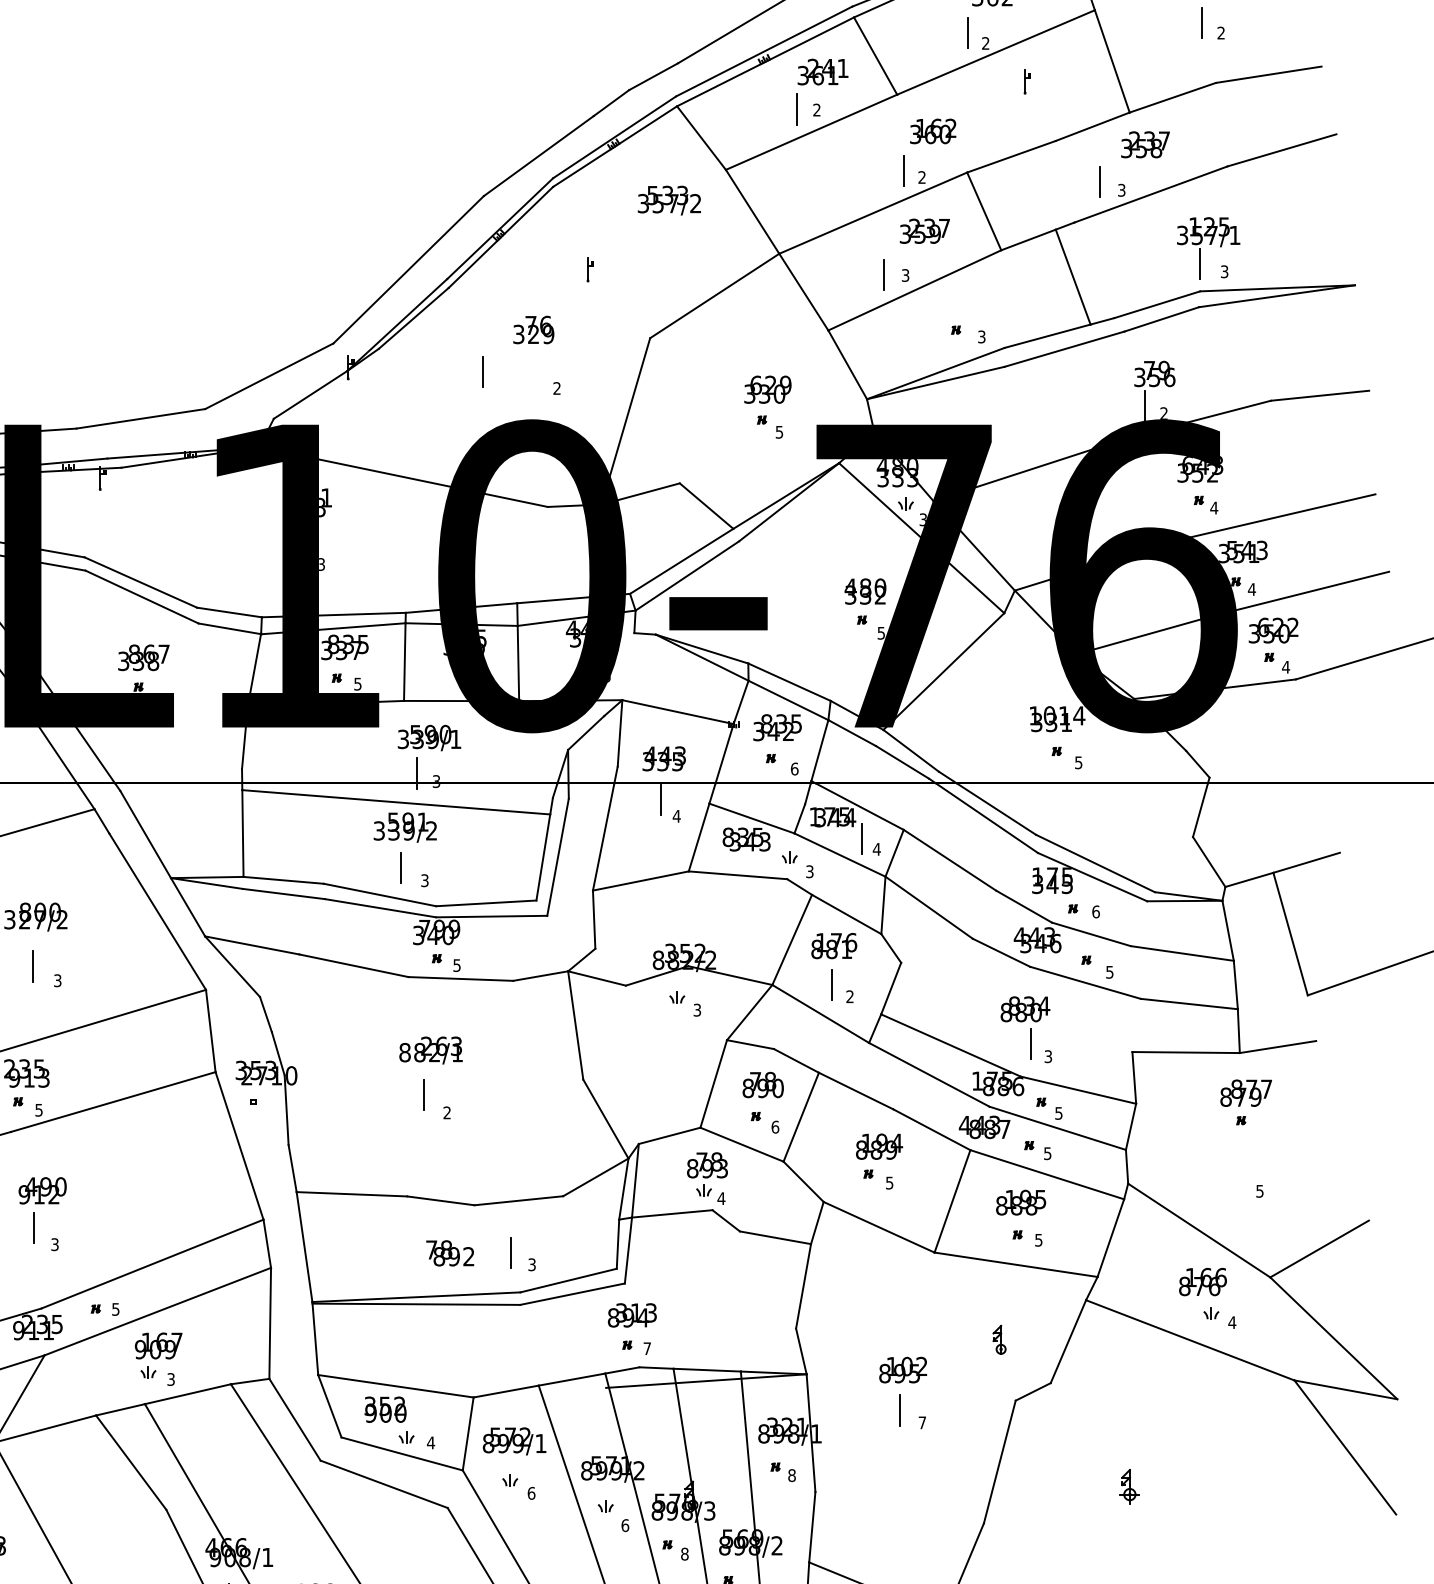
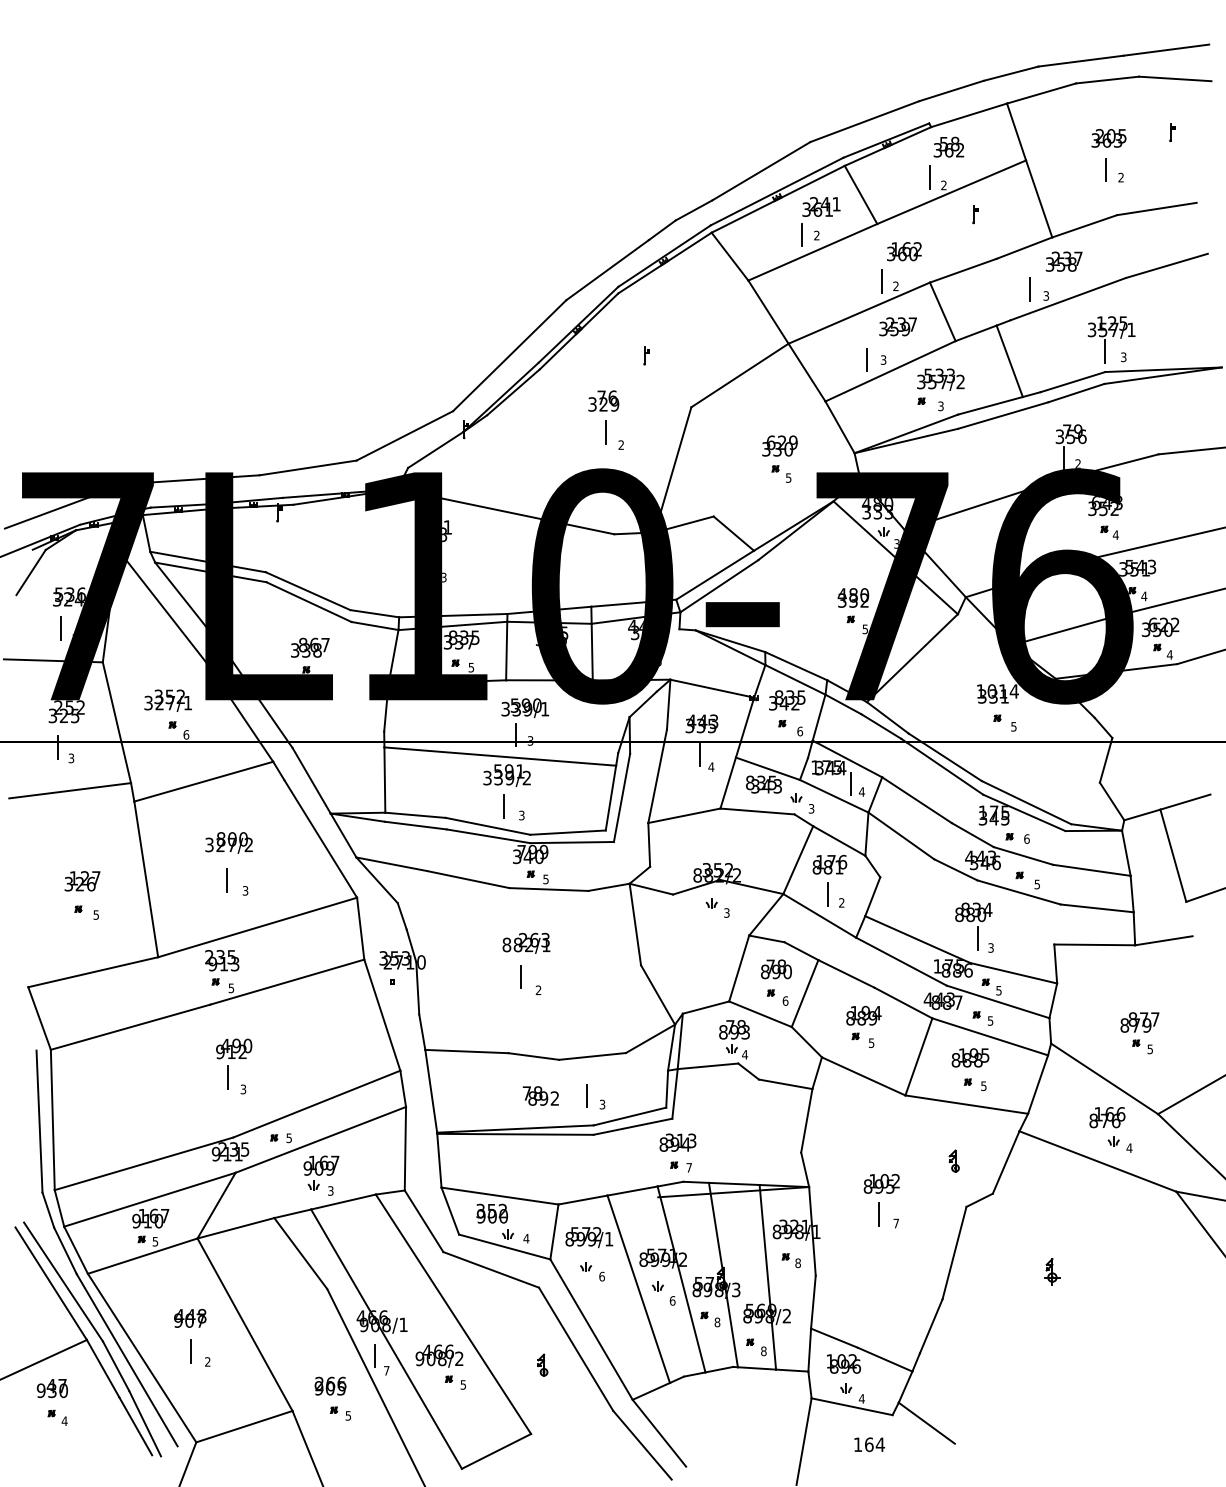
text: (668, 200) -> (940, 379), moved
line: (482, 371) -> (605, 432), moved
part: (1245, 1102) -> (1139, 1029), moved

